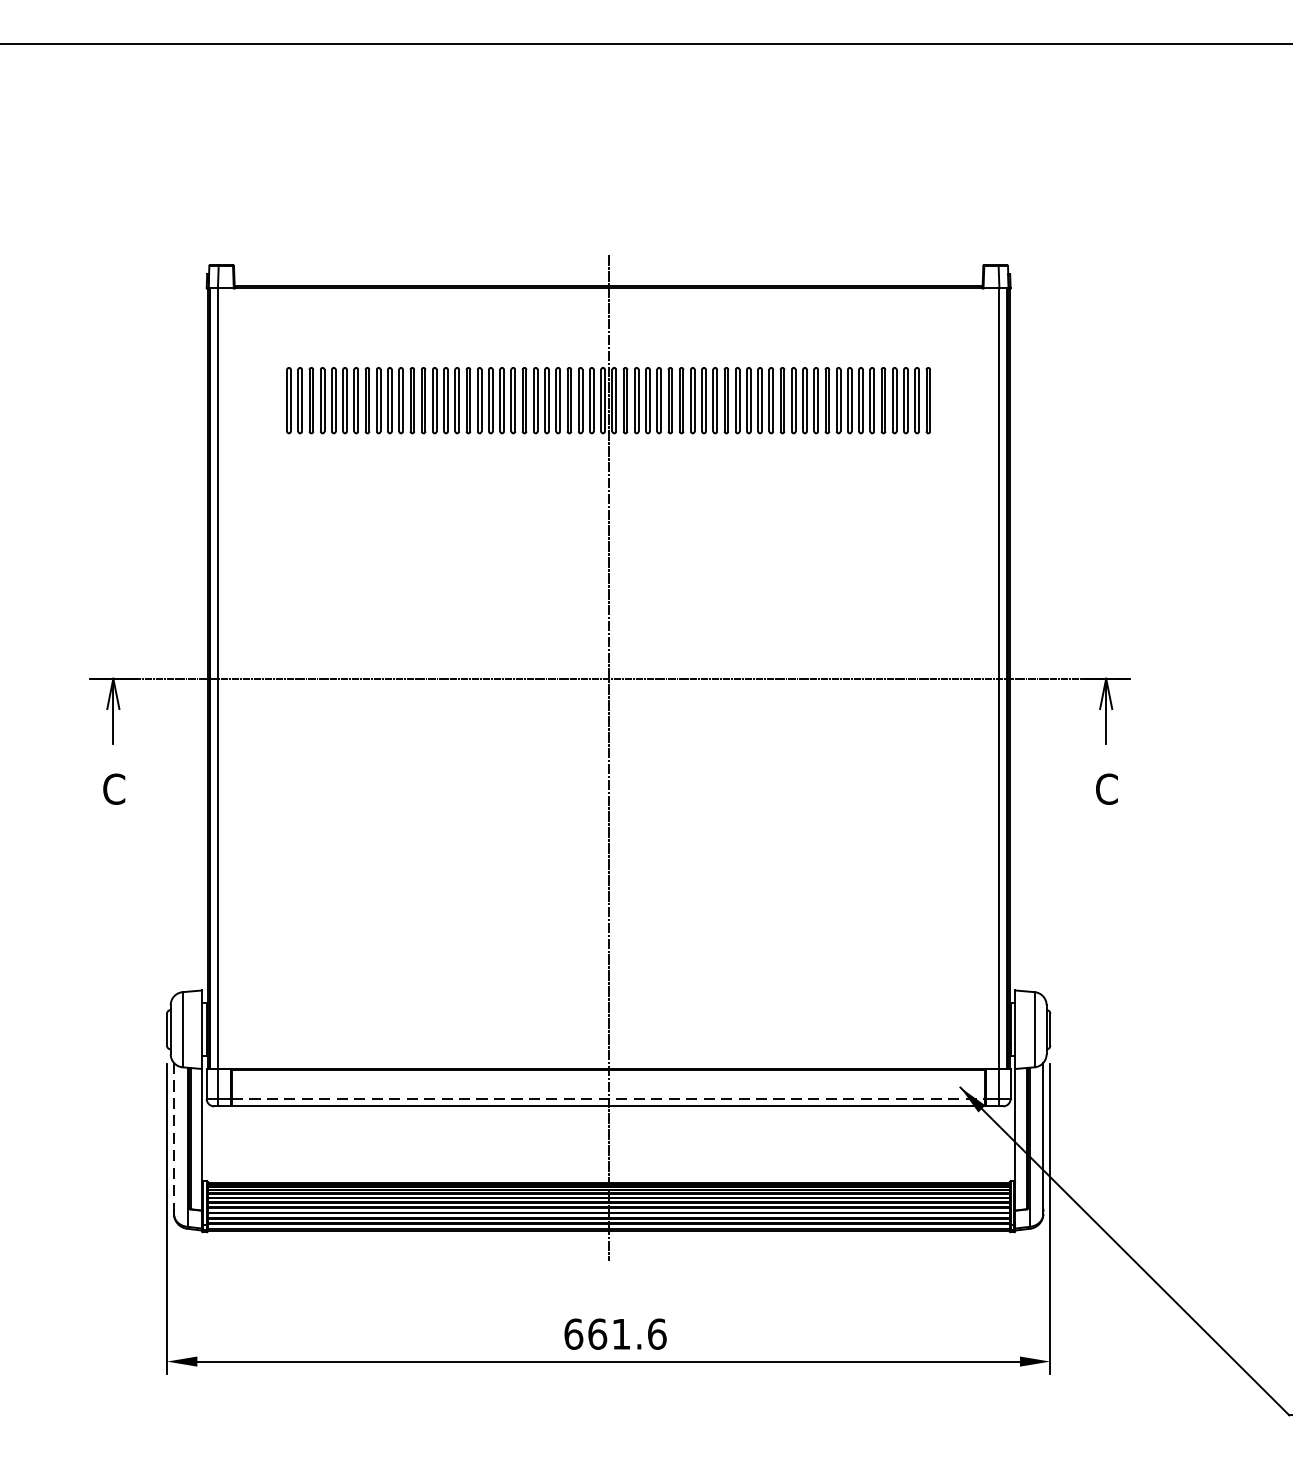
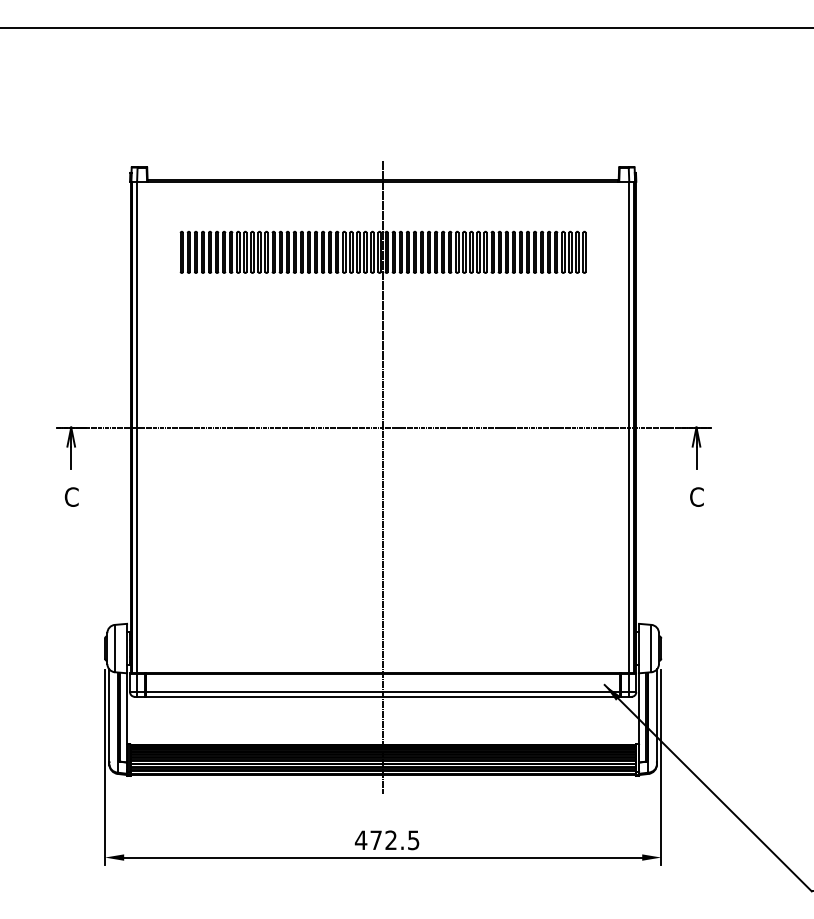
line: (609, 1099) -> (383, 692), dashed -> solid
line: (174, 1136) -> (109, 715), dashed -> solid
text: (613, 1334) -> (386, 840), 661.6 -> 472.5

